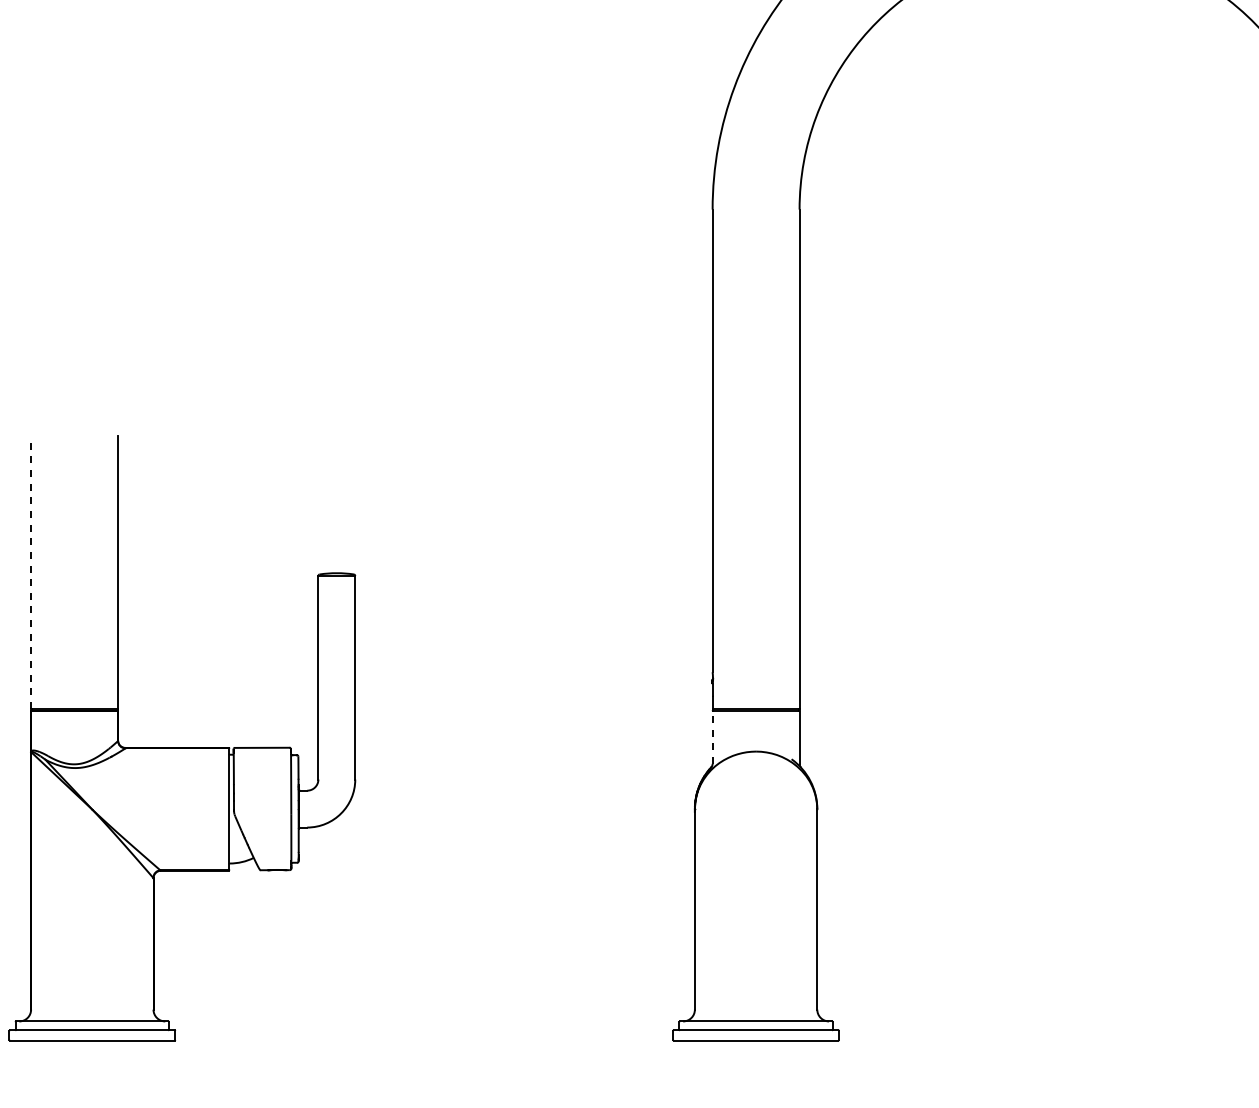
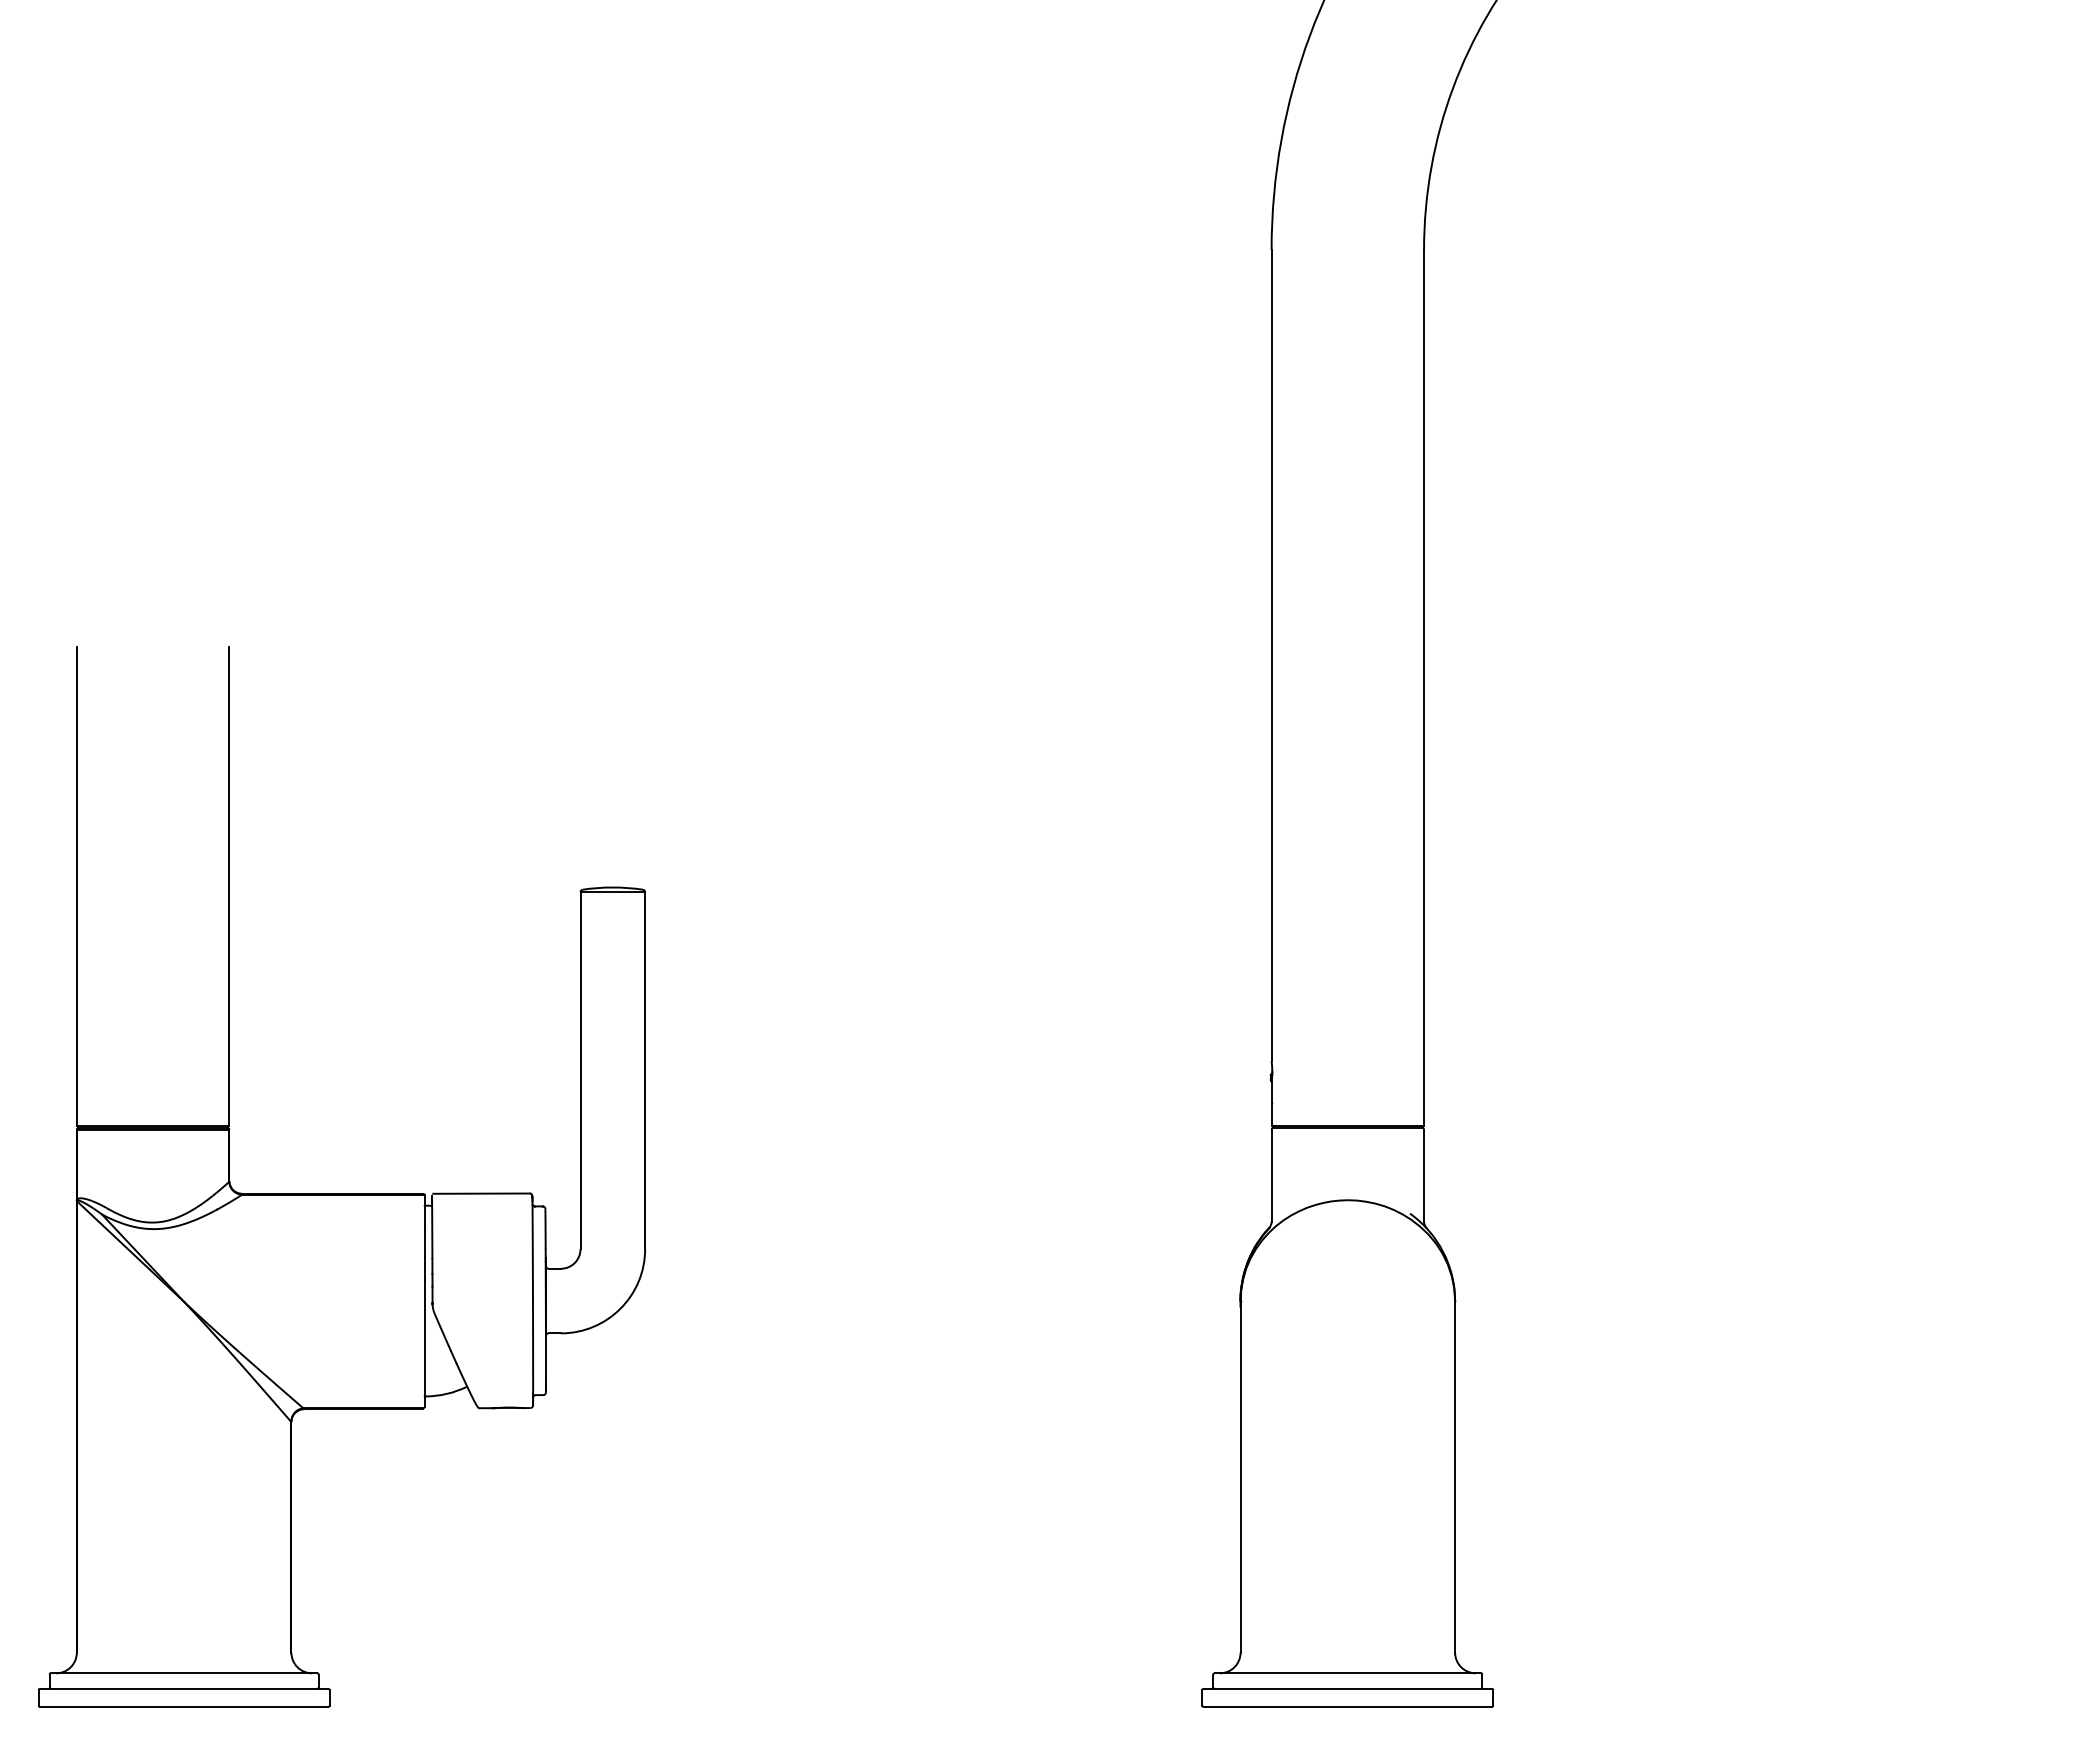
line: (31, 572) -> (77, 886), dashed -> solid
line: (712, 737) -> (1271, 1175), dashed -> solid

